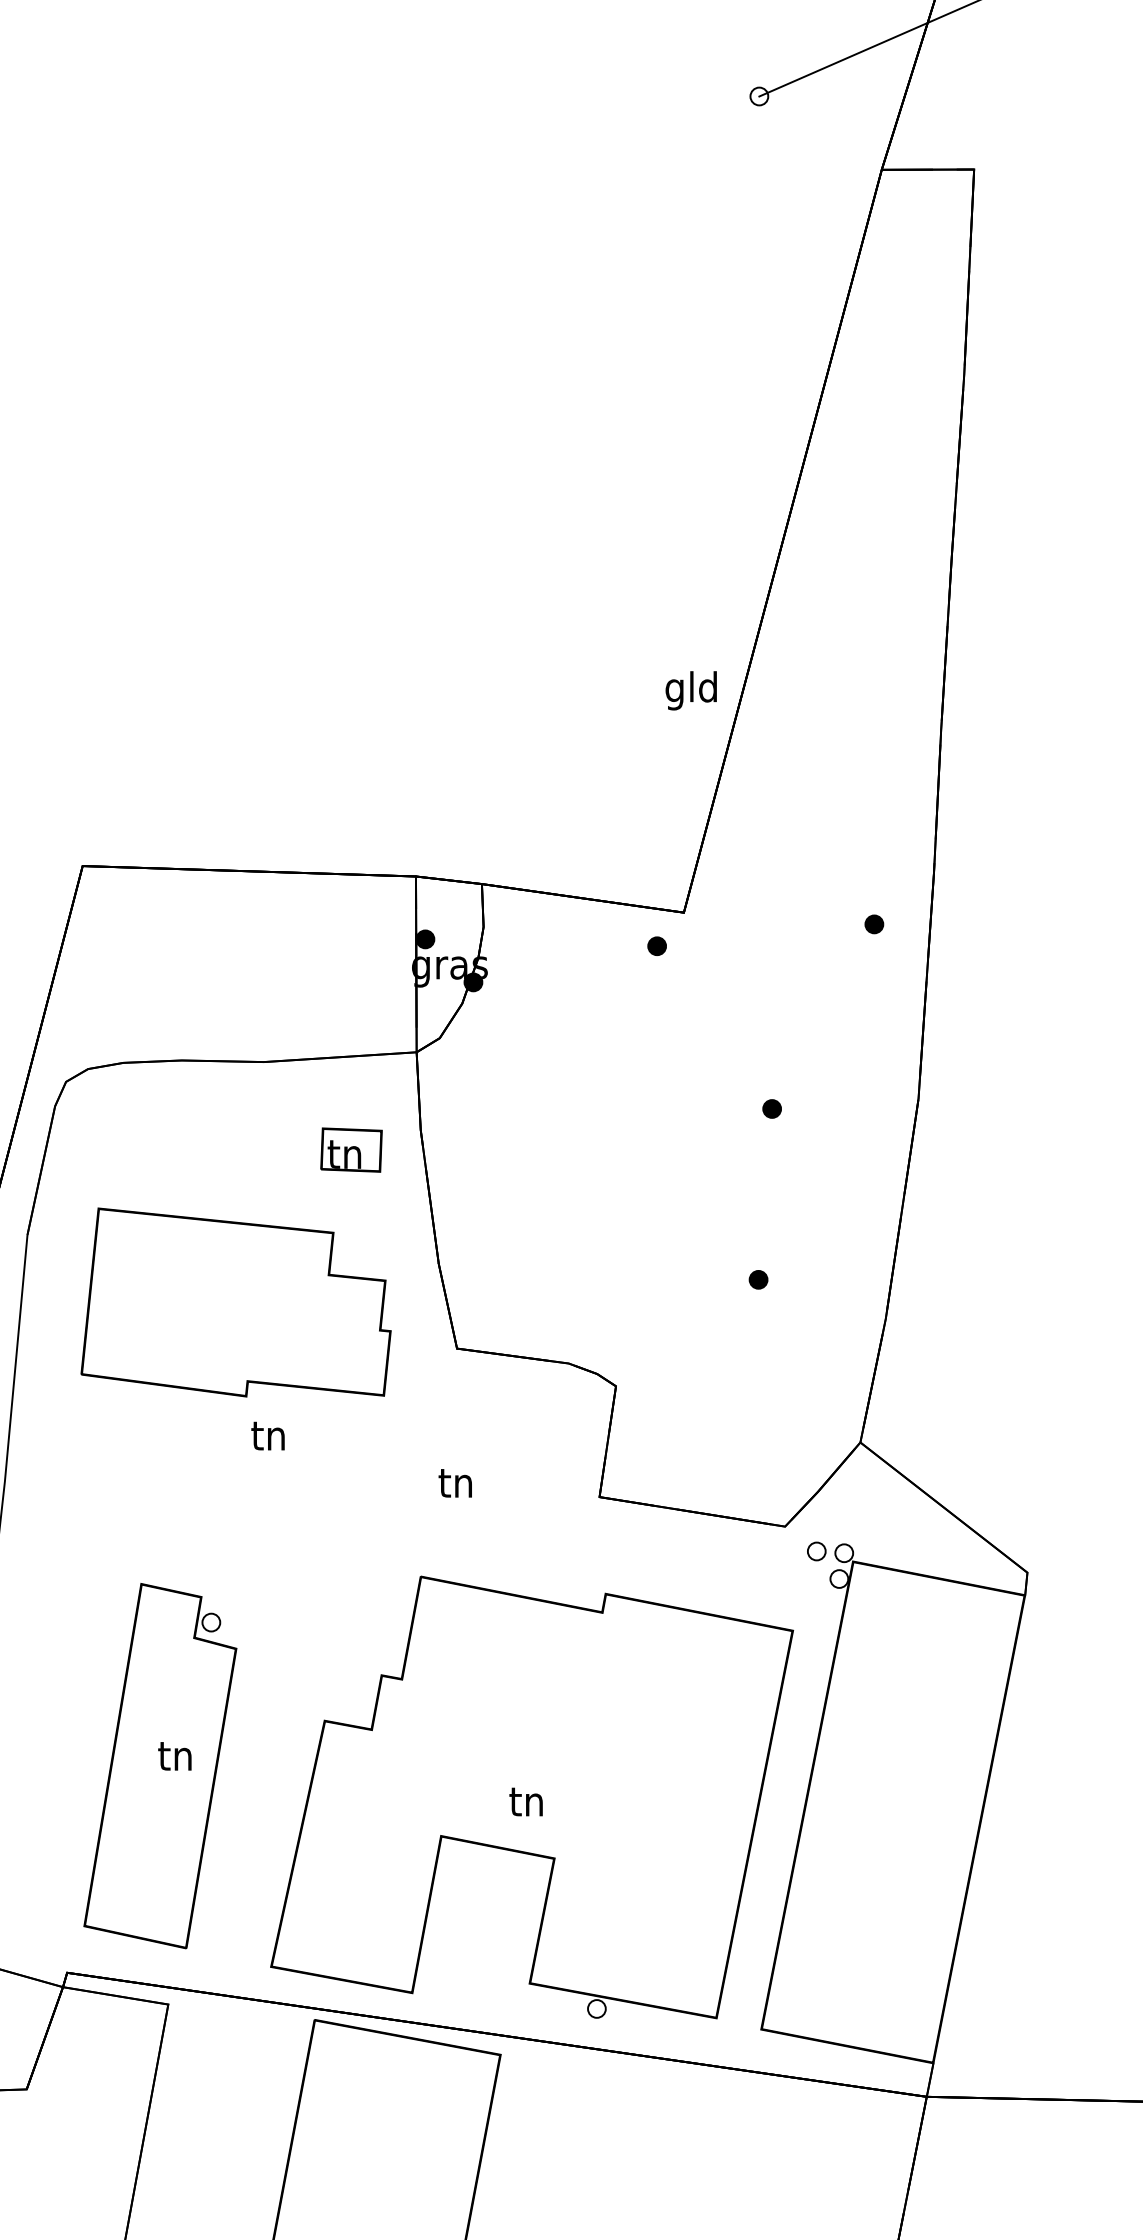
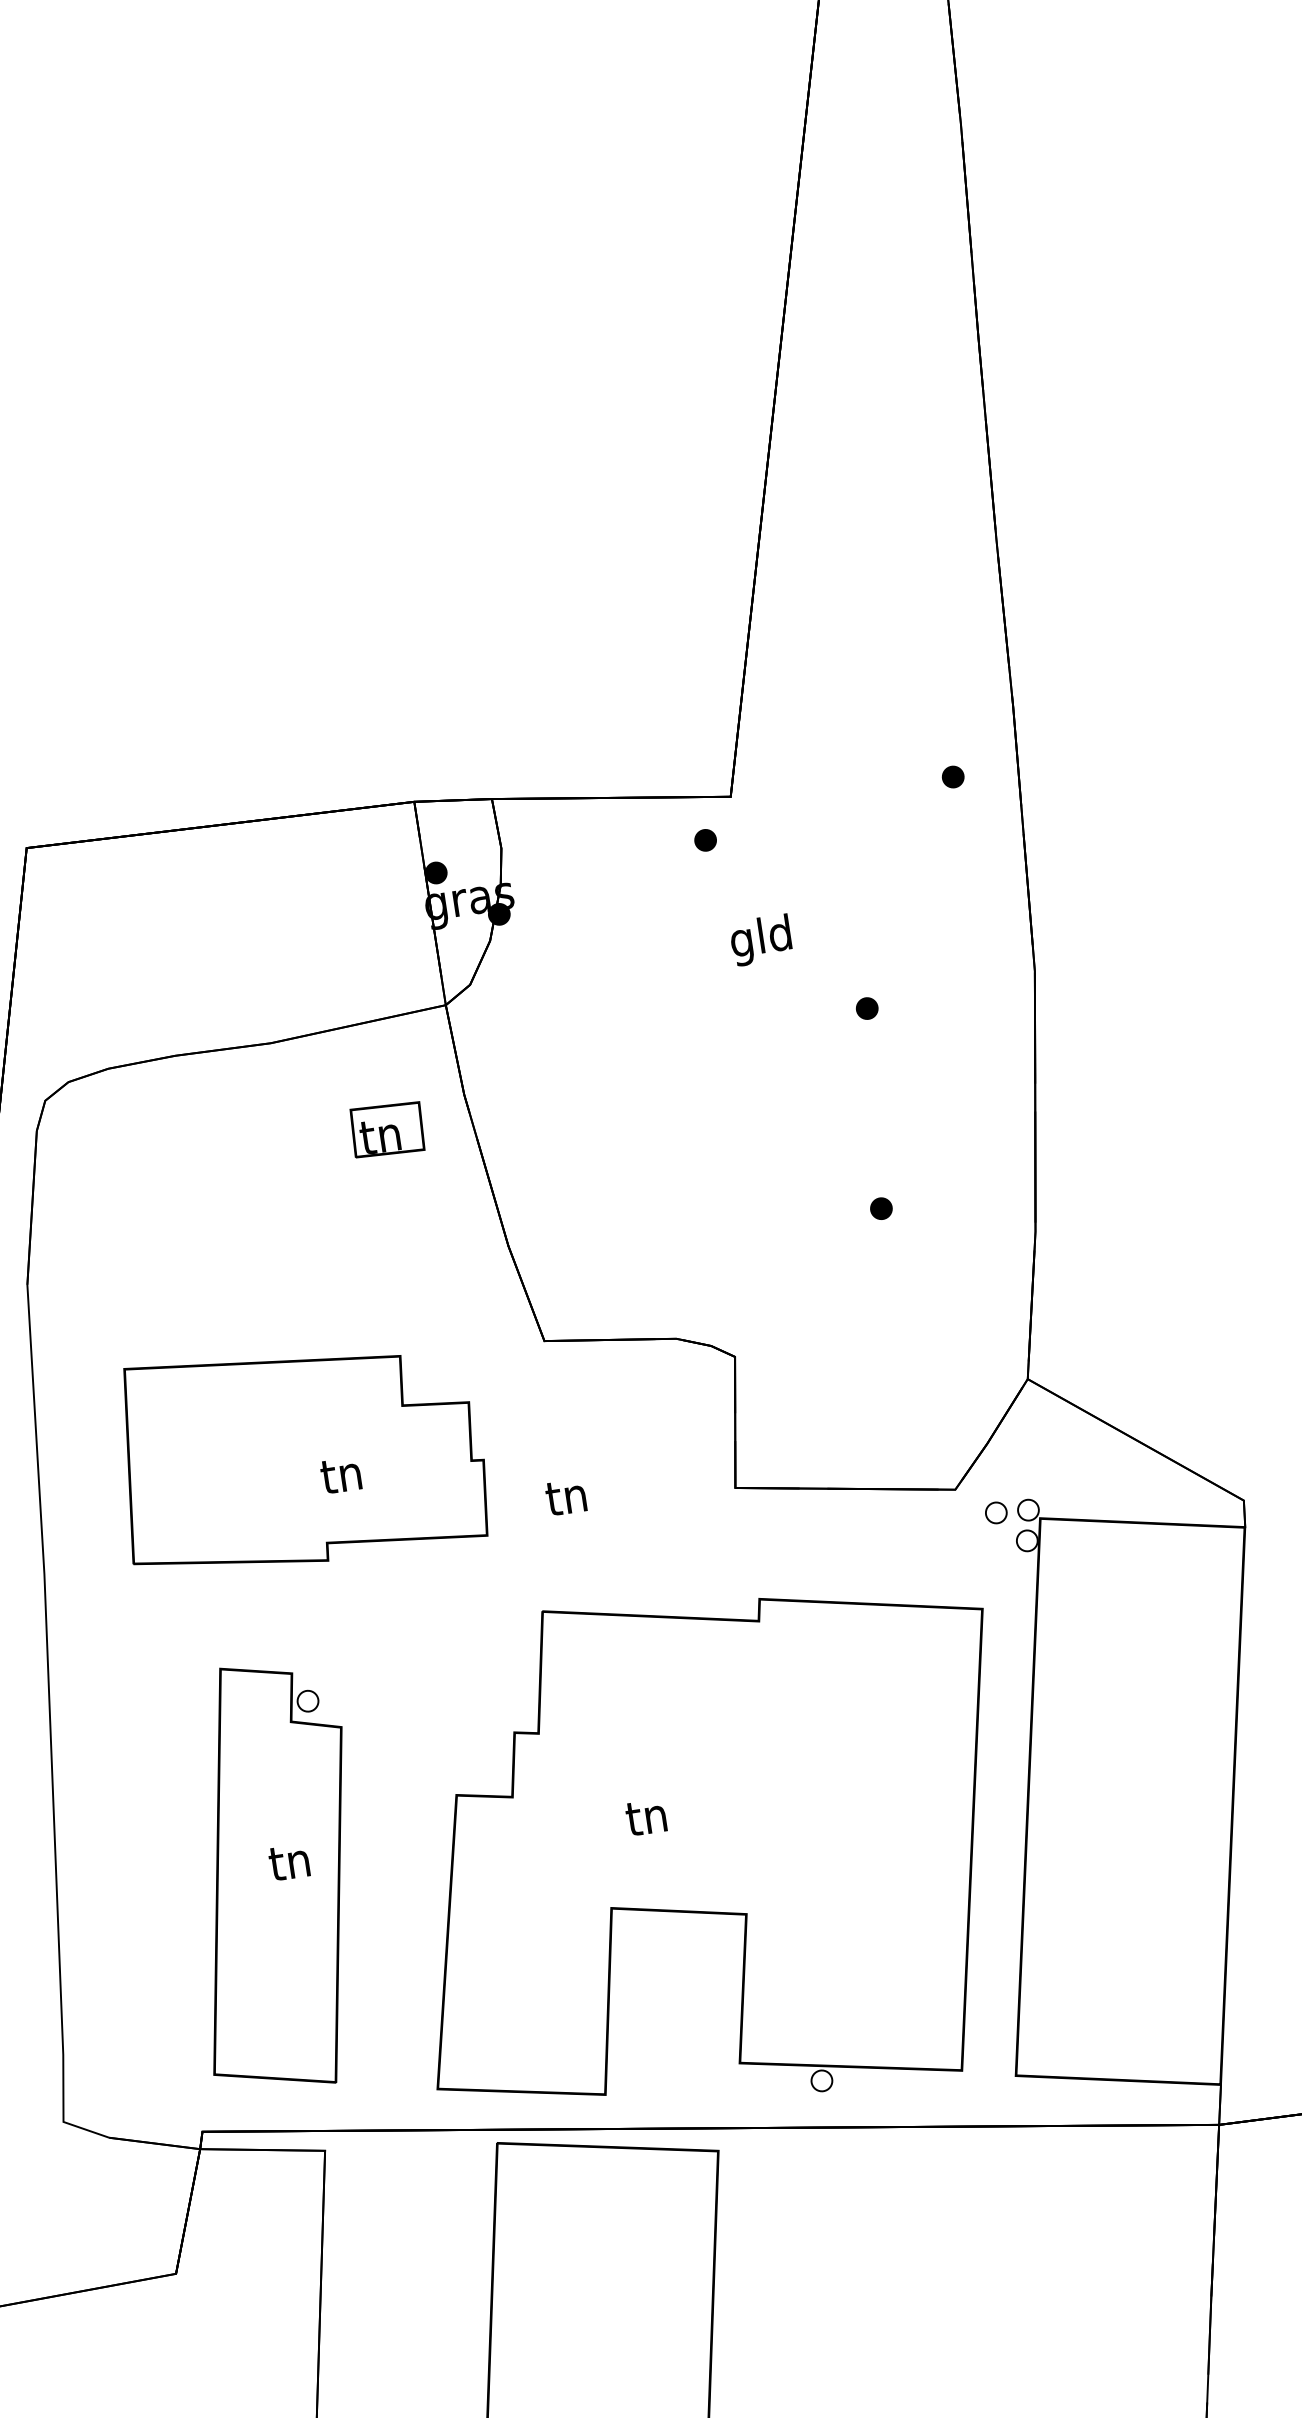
text: (690, 690) -> (760, 940), moved
part: (235, 1302) -> (299, 1453), moved
text: (525, 1801) -> (645, 1817), moved

